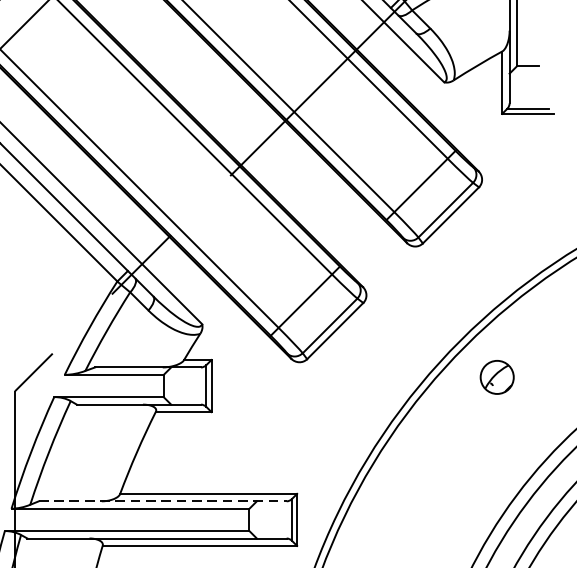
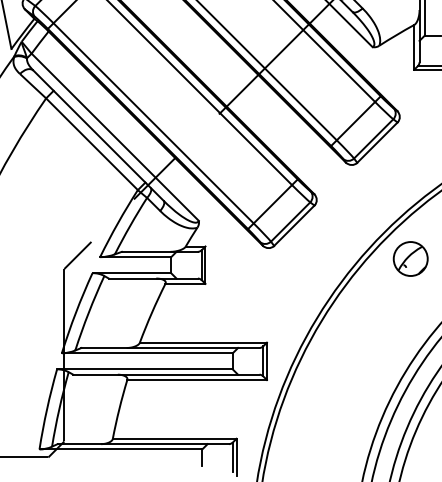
part: (496, 376) -> (410, 258), size x1.43
line: (162, 502) -> (170, 348), dashed -> solid

